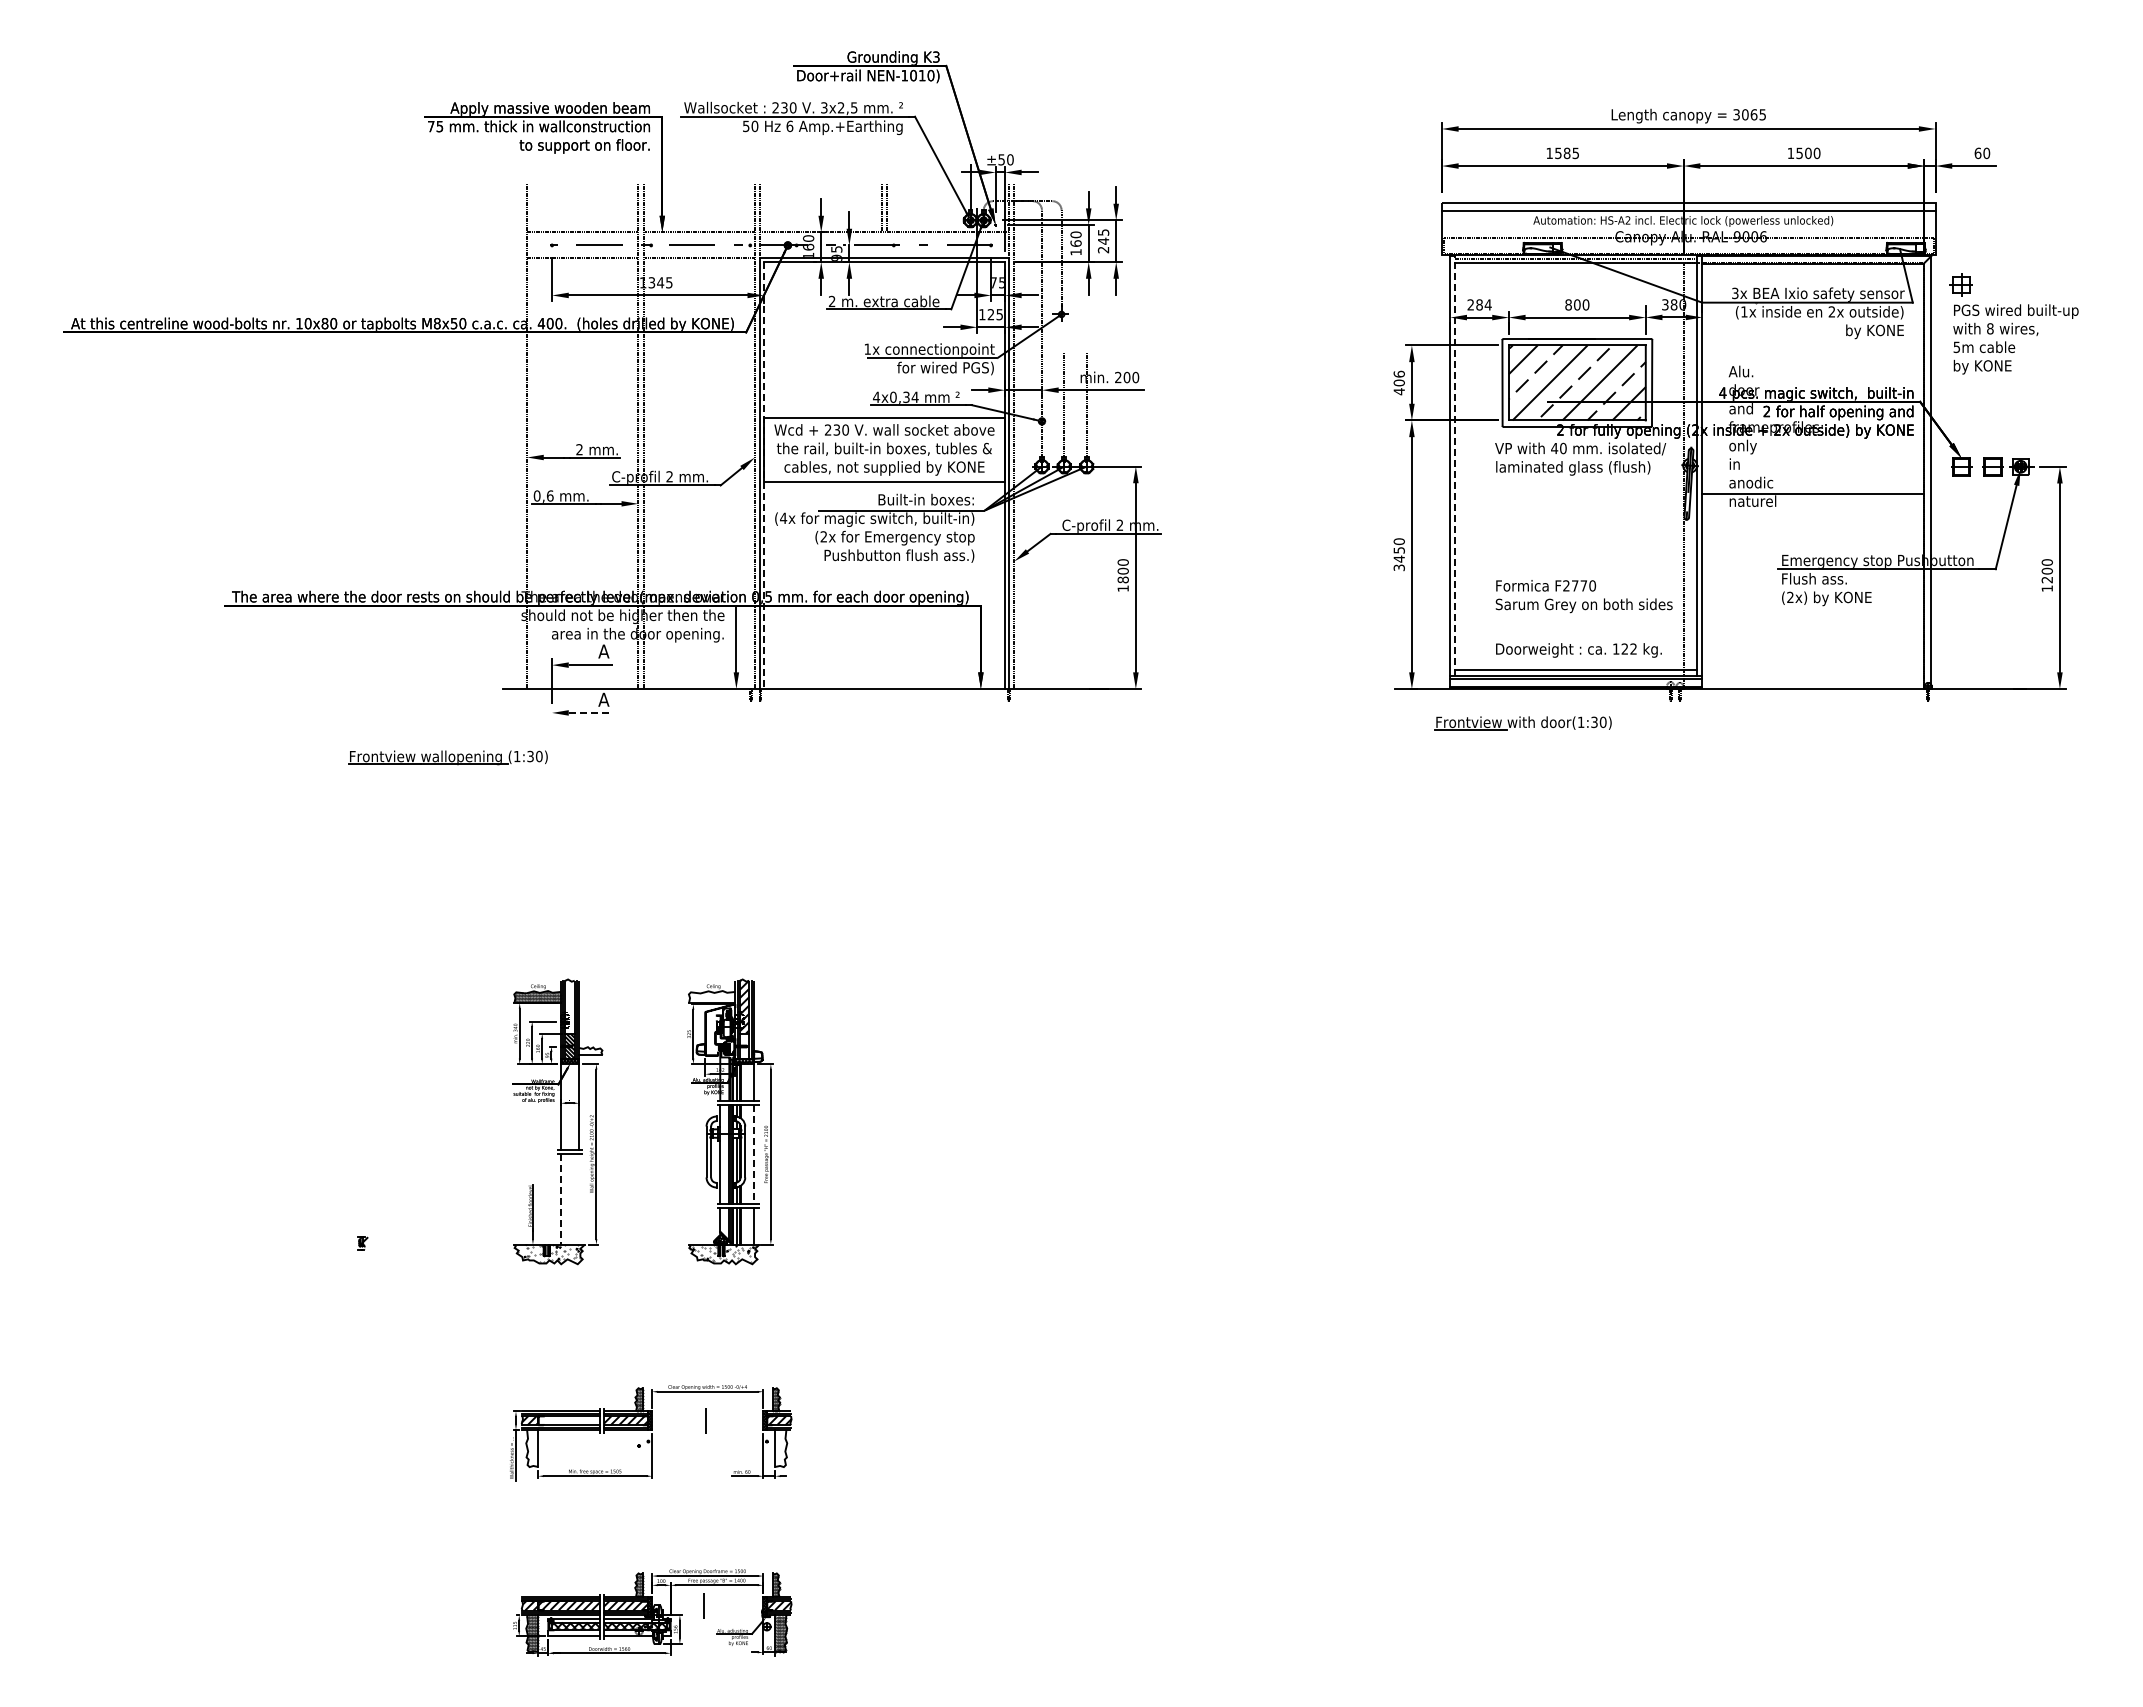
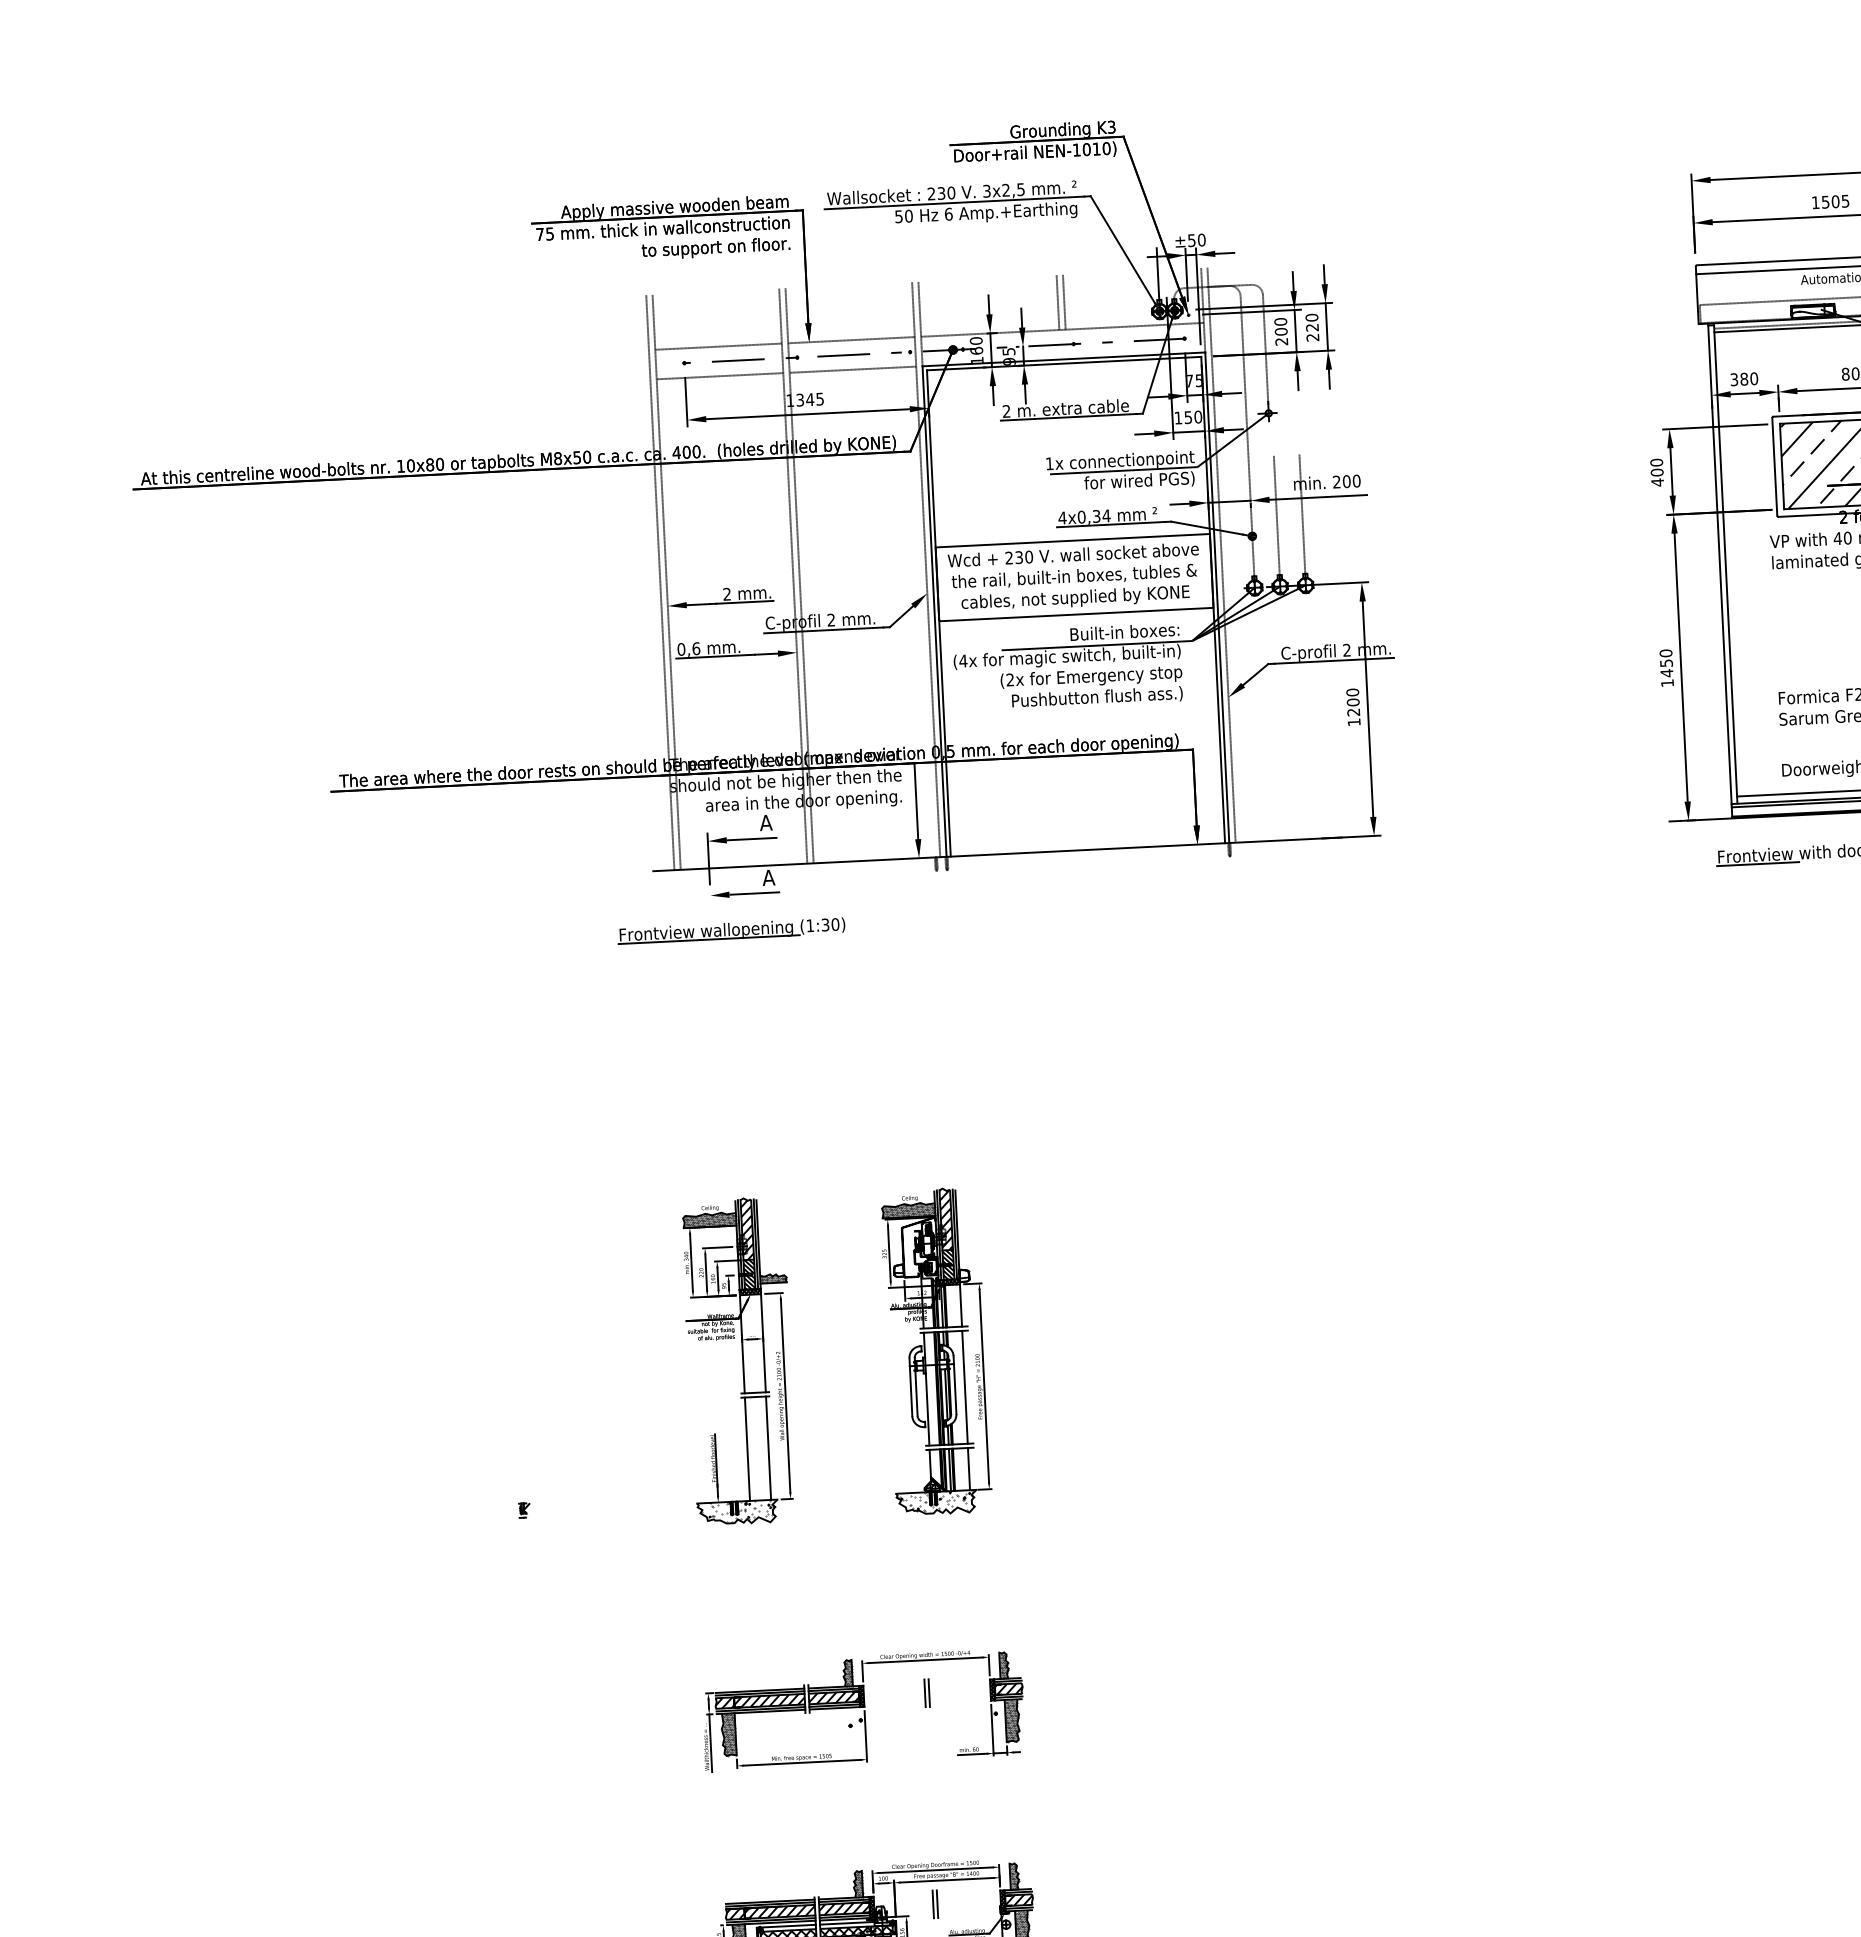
text: (1566, 153) -> (1834, 201), 1585 -> 1505
text: (1103, 236) -> (1312, 322), 245 -> 220
text: (1075, 247) -> (1280, 336), 160 -> 200
text: (1479, 304) -> (1744, 378), 284 -> 380
text: (995, 314) -> (1193, 417), 125 -> 150
text: (1398, 373) -> (1655, 461), 406 -> 400
line: (521, 436) -> (660, 582), added
line: (1455, 465) -> (1725, 563), dashed -> solid
line: (764, 476) -> (939, 614), dashed -> solid
text: (1398, 567) -> (1666, 682), 3450 -> 1450
text: (1122, 579) -> (1352, 711), 1800 -> 1200
line: (591, 712) -> (755, 893), dashed -> solid
part: (447, 757) -> (730, 930), moved
hatch: (712, 996) -> (909, 1209), added
hatch: (569, 1007) -> (746, 1230), added
hatch: (744, 1046) -> (948, 1264), added
hatch: (590, 1050) -> (773, 1278), added
line: (753, 1154) -> (964, 1387), dashed -> solid
line: (579, 1198) -> (768, 1447), added
line: (560, 1199) -> (747, 1449), dashed -> solid
hatch: (569, 1420) -> (769, 1700), added
line: (709, 1420) -> (929, 1692), added
hatch: (532, 1448) -> (729, 1734), added
hatch: (780, 1448) -> (1011, 1720), added
line: (707, 1605) -> (937, 1903), added

